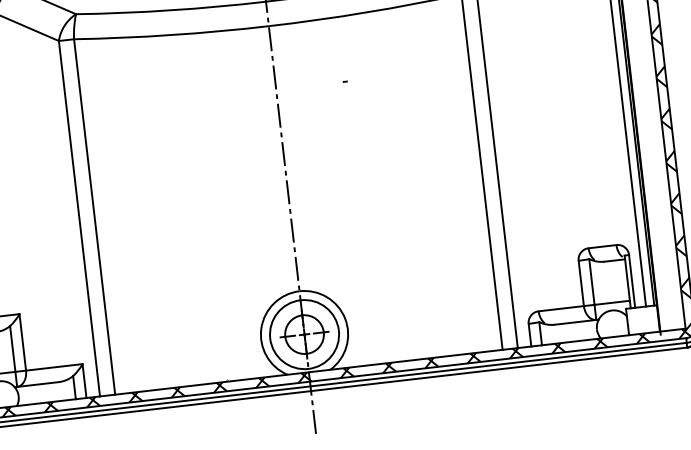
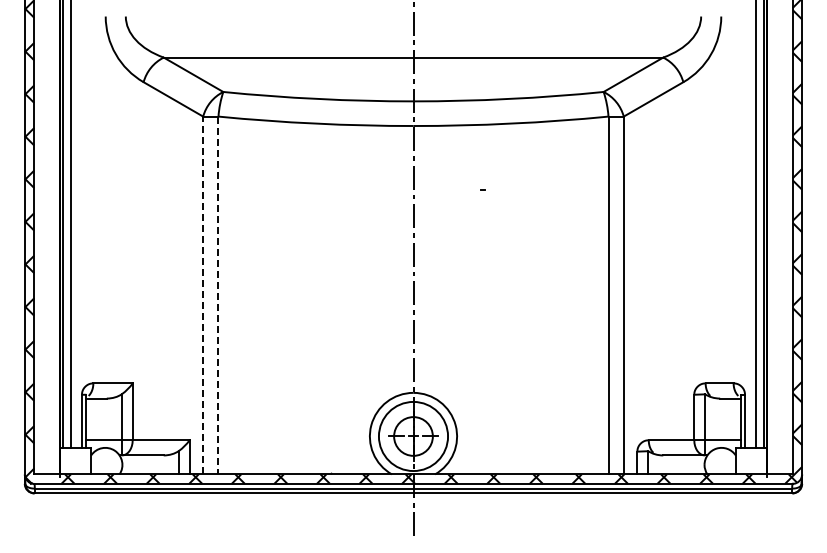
line: (94, 216) -> (218, 295), solid -> dashed
line: (79, 218) -> (203, 295), solid -> dashed

